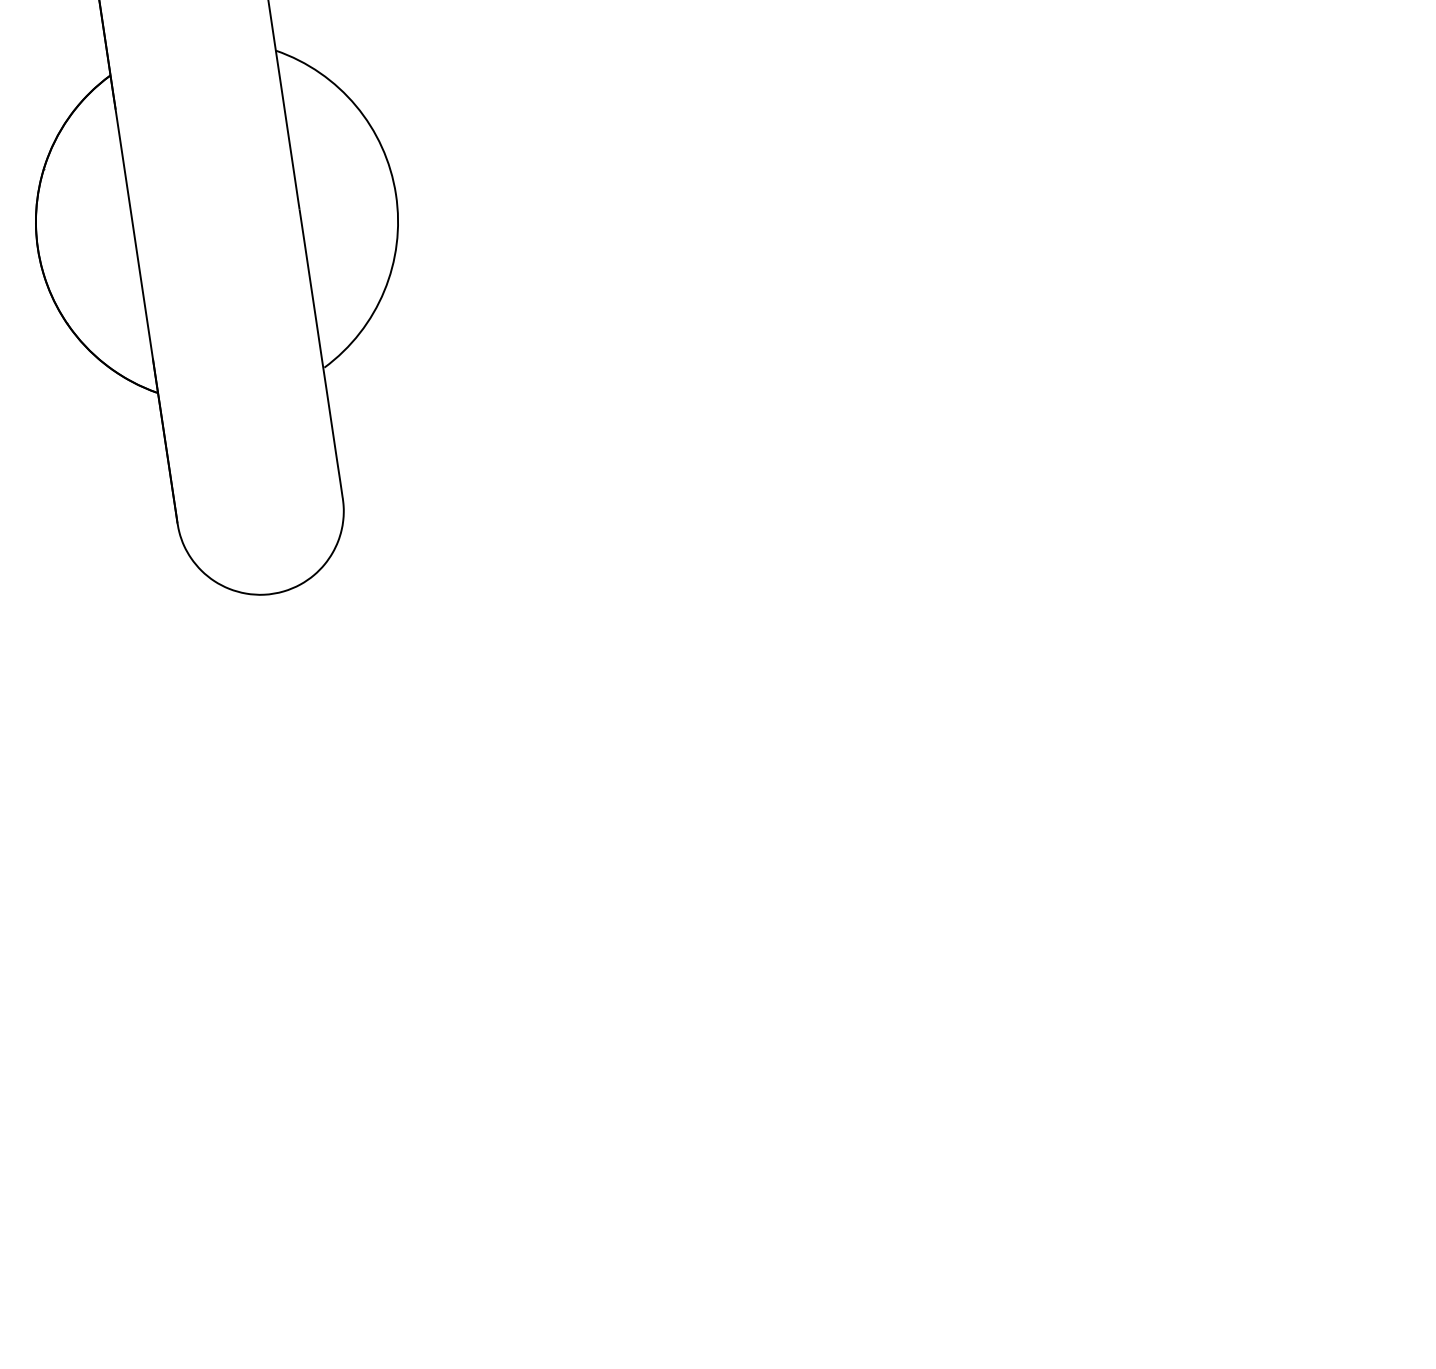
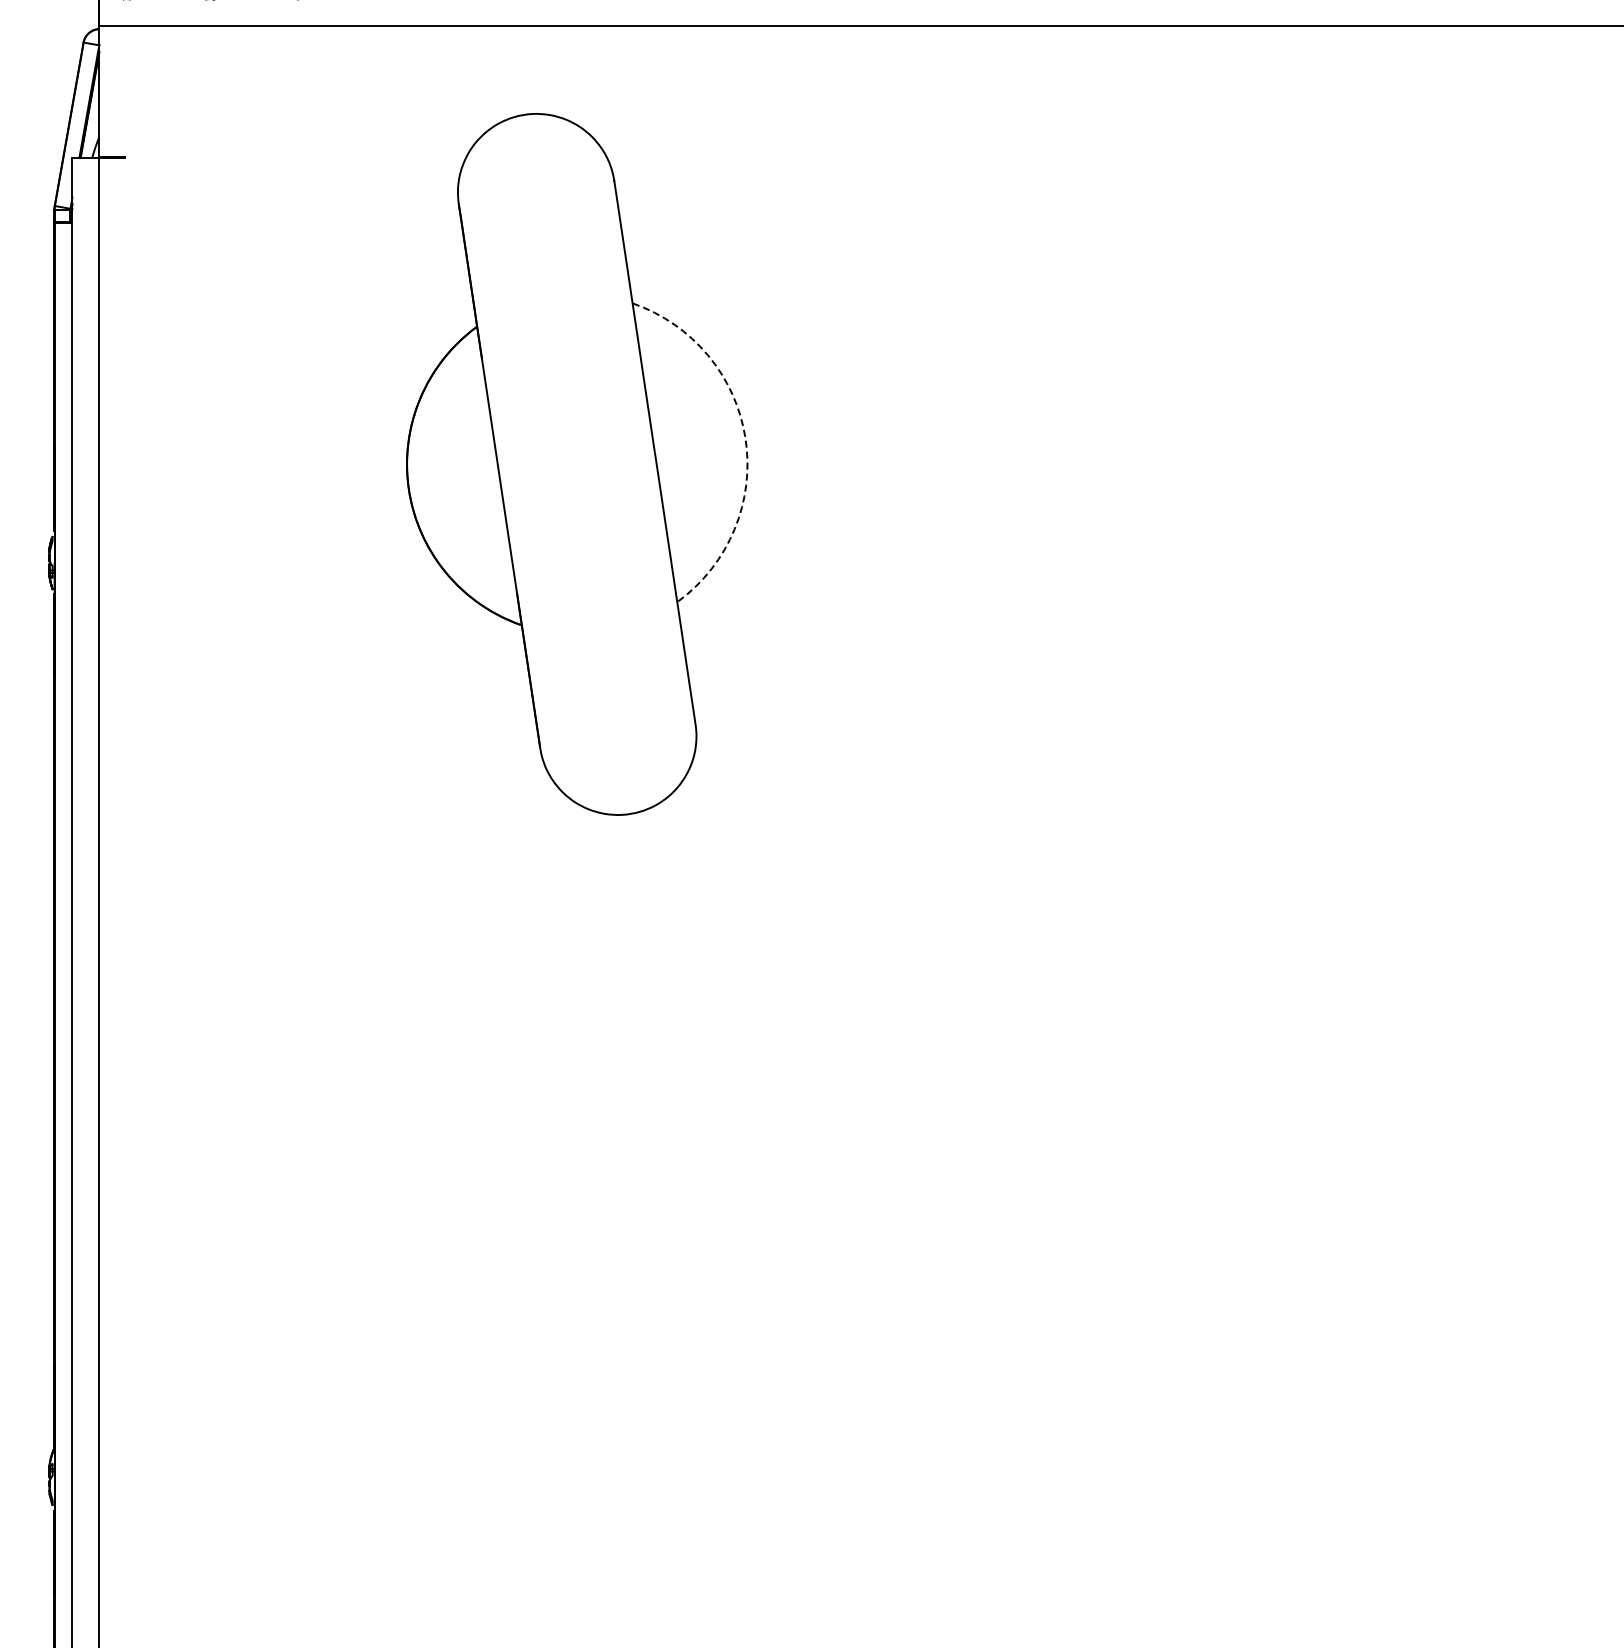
arc: (395, 194) -> (745, 438), solid -> dashed

